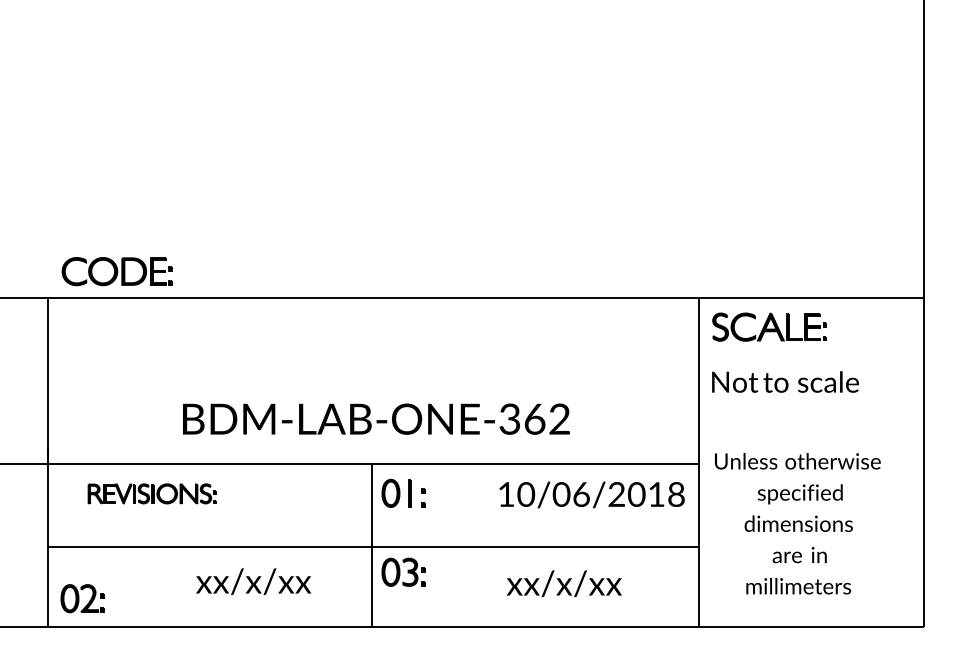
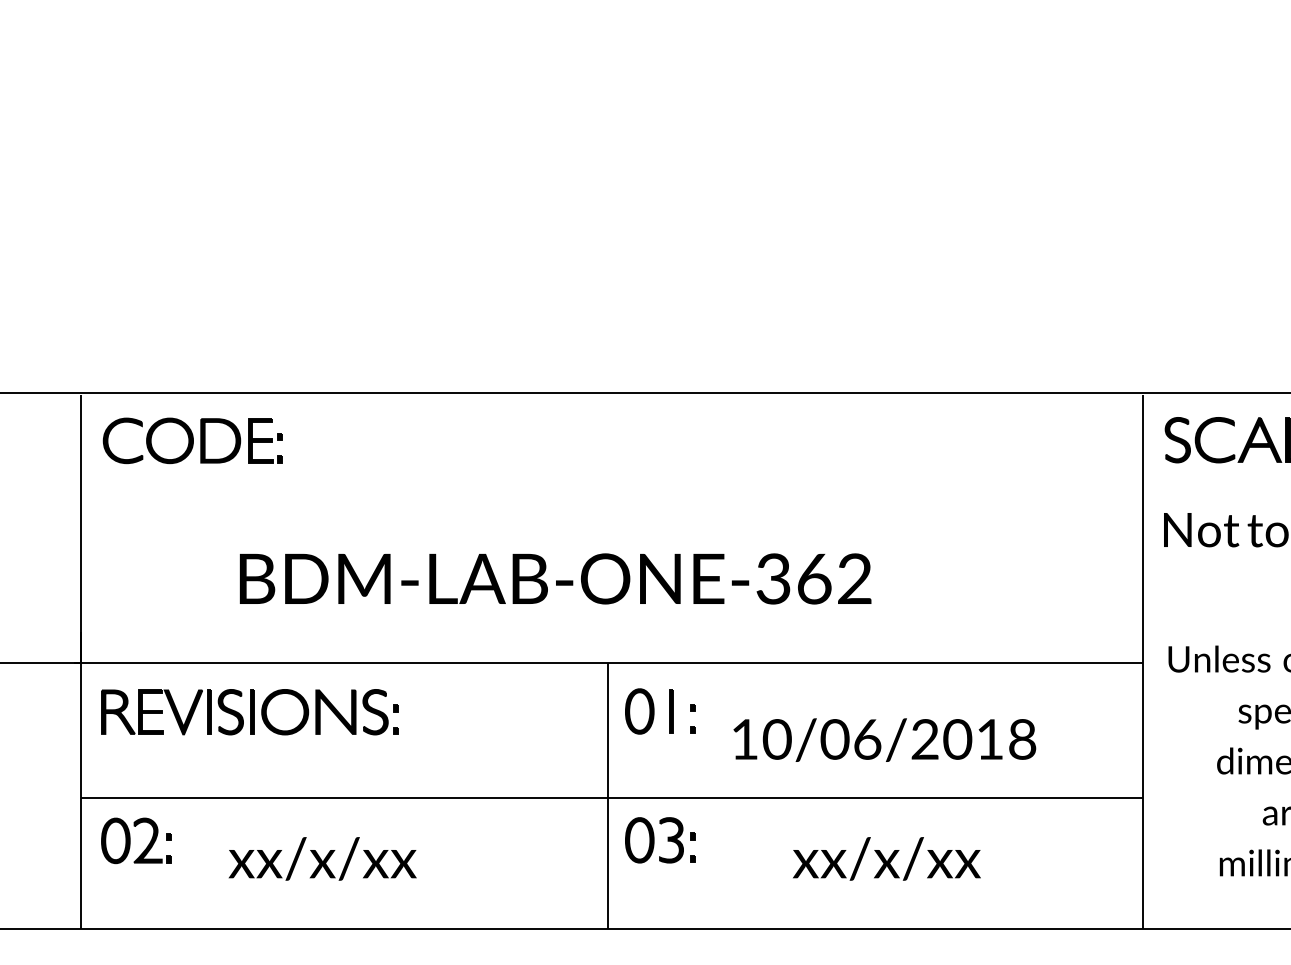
part: (116, 271) -> (191, 440), moved
text: (376, 418) -> (555, 577), moved
part: (151, 493) -> (248, 711), size x1.43
text: (591, 494) -> (883, 739), moved
text: (253, 581) -> (322, 858), moved
text: (563, 583) -> (885, 858), moved
part: (82, 598) -> (136, 840), moved

